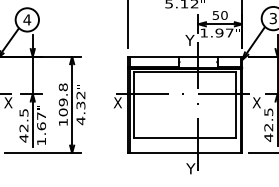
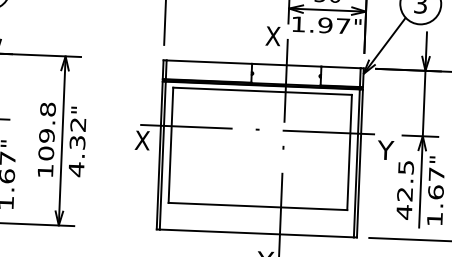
text: (189, 40) -> (272, 36), Y -> X
text: (256, 102) -> (385, 149), X -> Y

